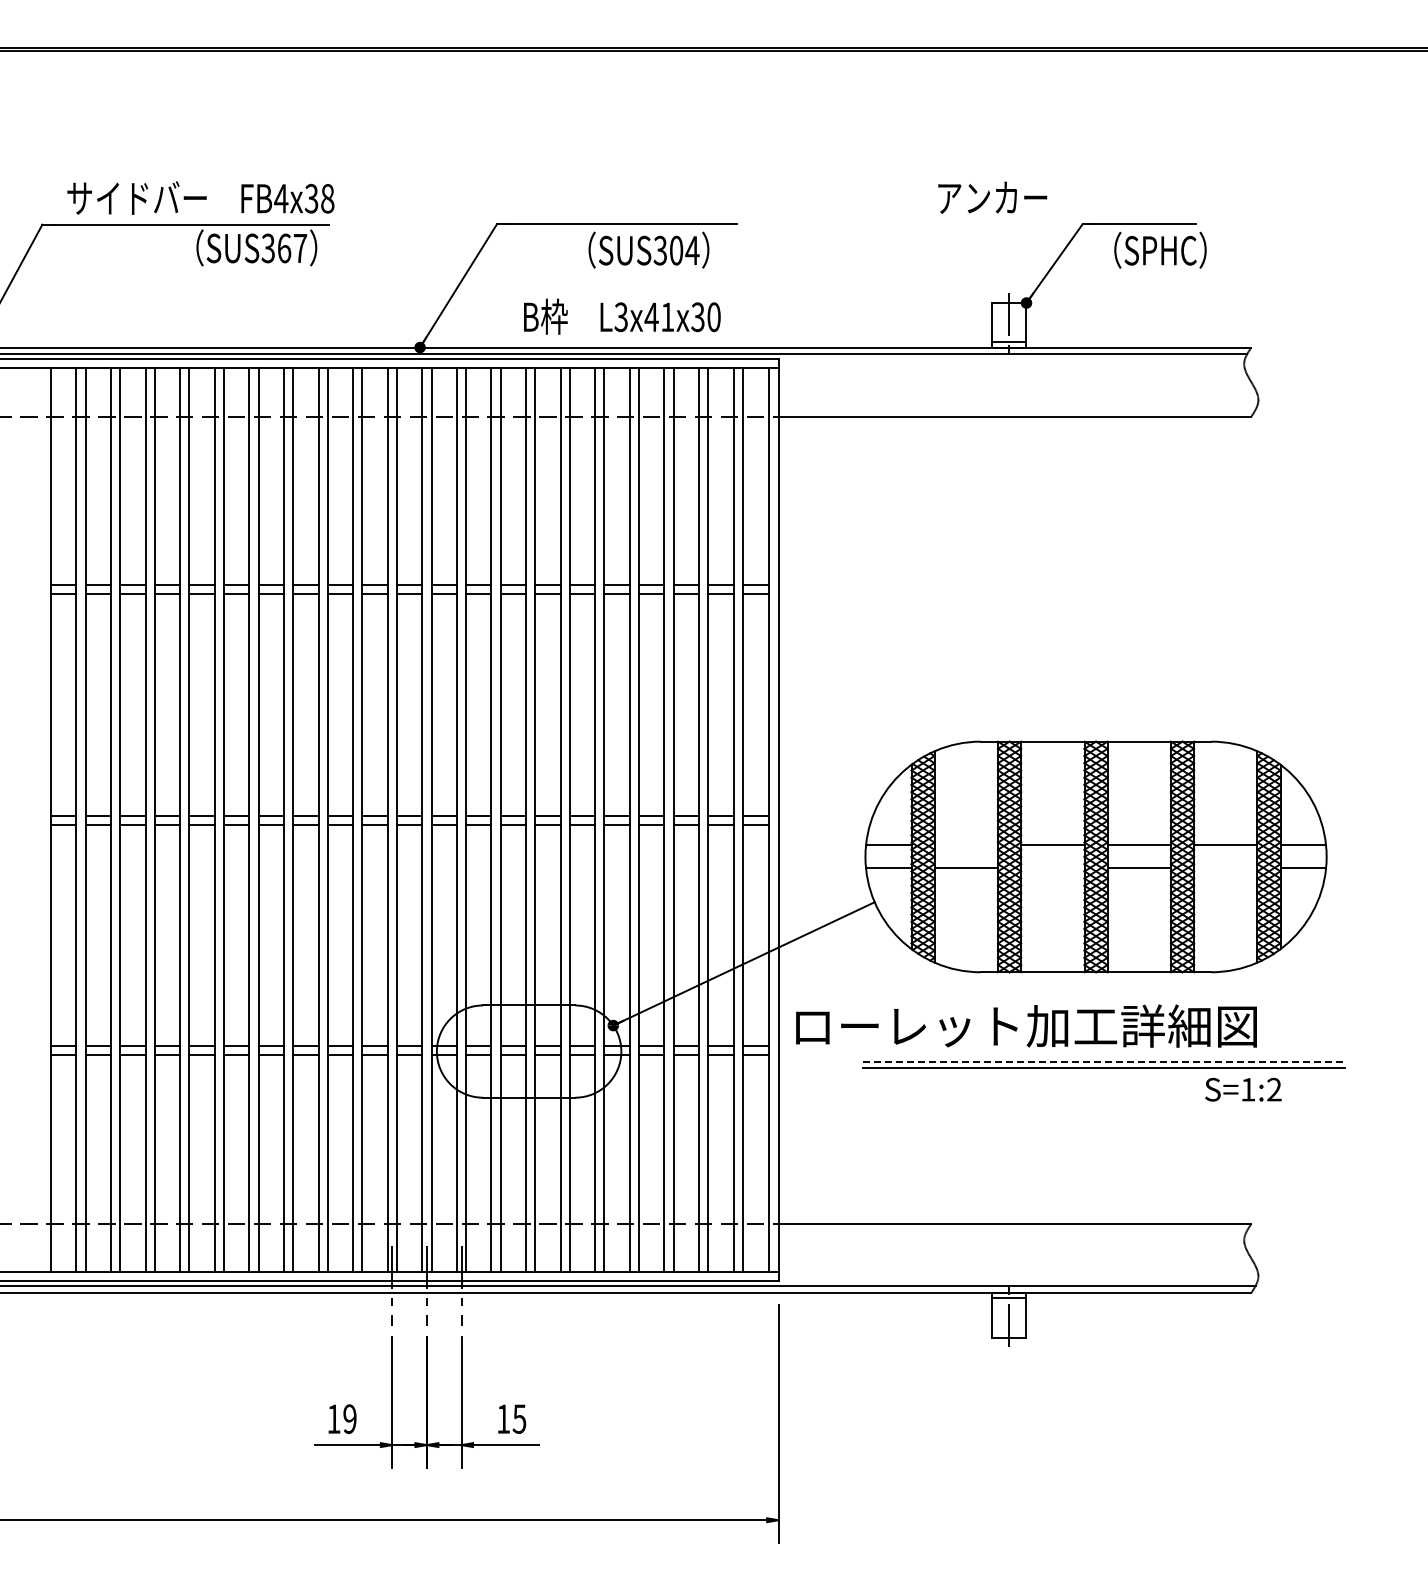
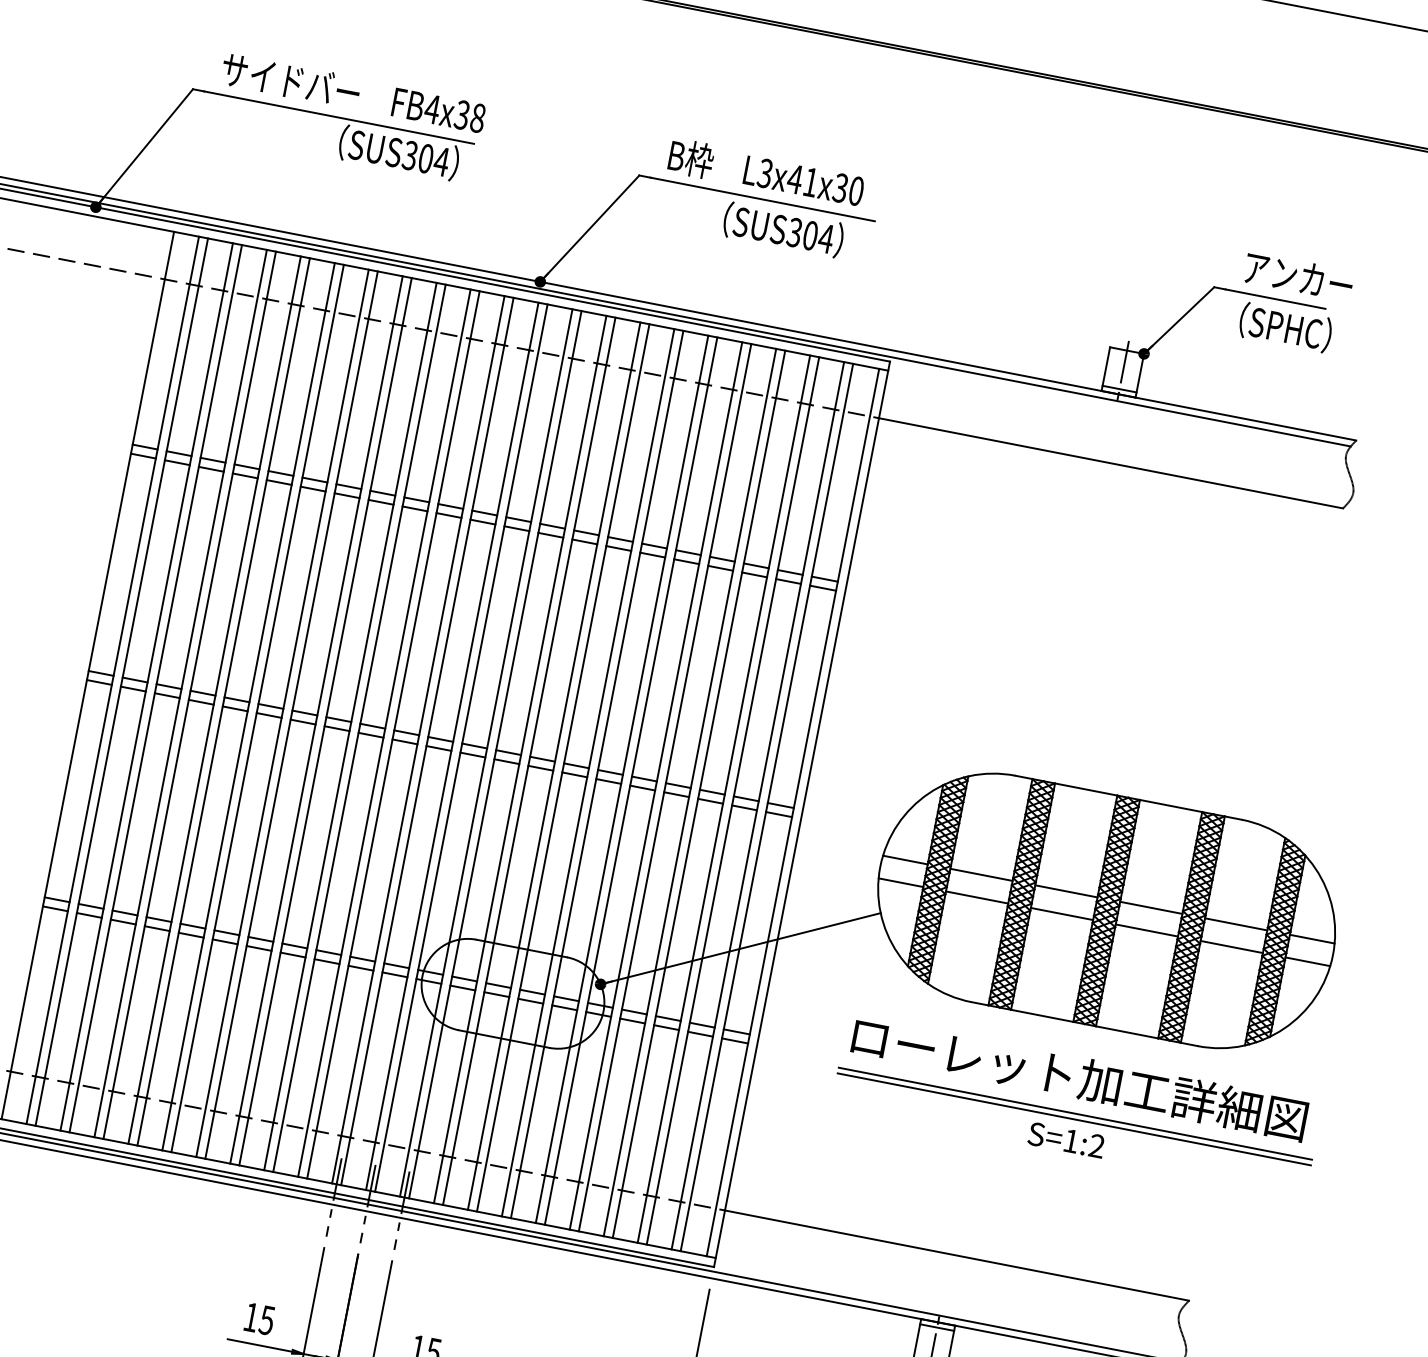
text: (992, 197) -> (1298, 276), moved
text: (292, 248) -> (433, 160), SUS367 -> SUS304
text: (622, 316) -> (766, 173), moved
line: (966, 845) -> (981, 874), added
line: (1052, 868) -> (1061, 913), added
line: (1225, 868) -> (1231, 946), added
text: (1026, 1025) -> (1079, 1077), moved
line: (1104, 1061) -> (1075, 1113), dashed -> solid
text: (1243, 1089) -> (1066, 1140), moved
text: (349, 1418) -> (266, 1319), 19 -> 15

